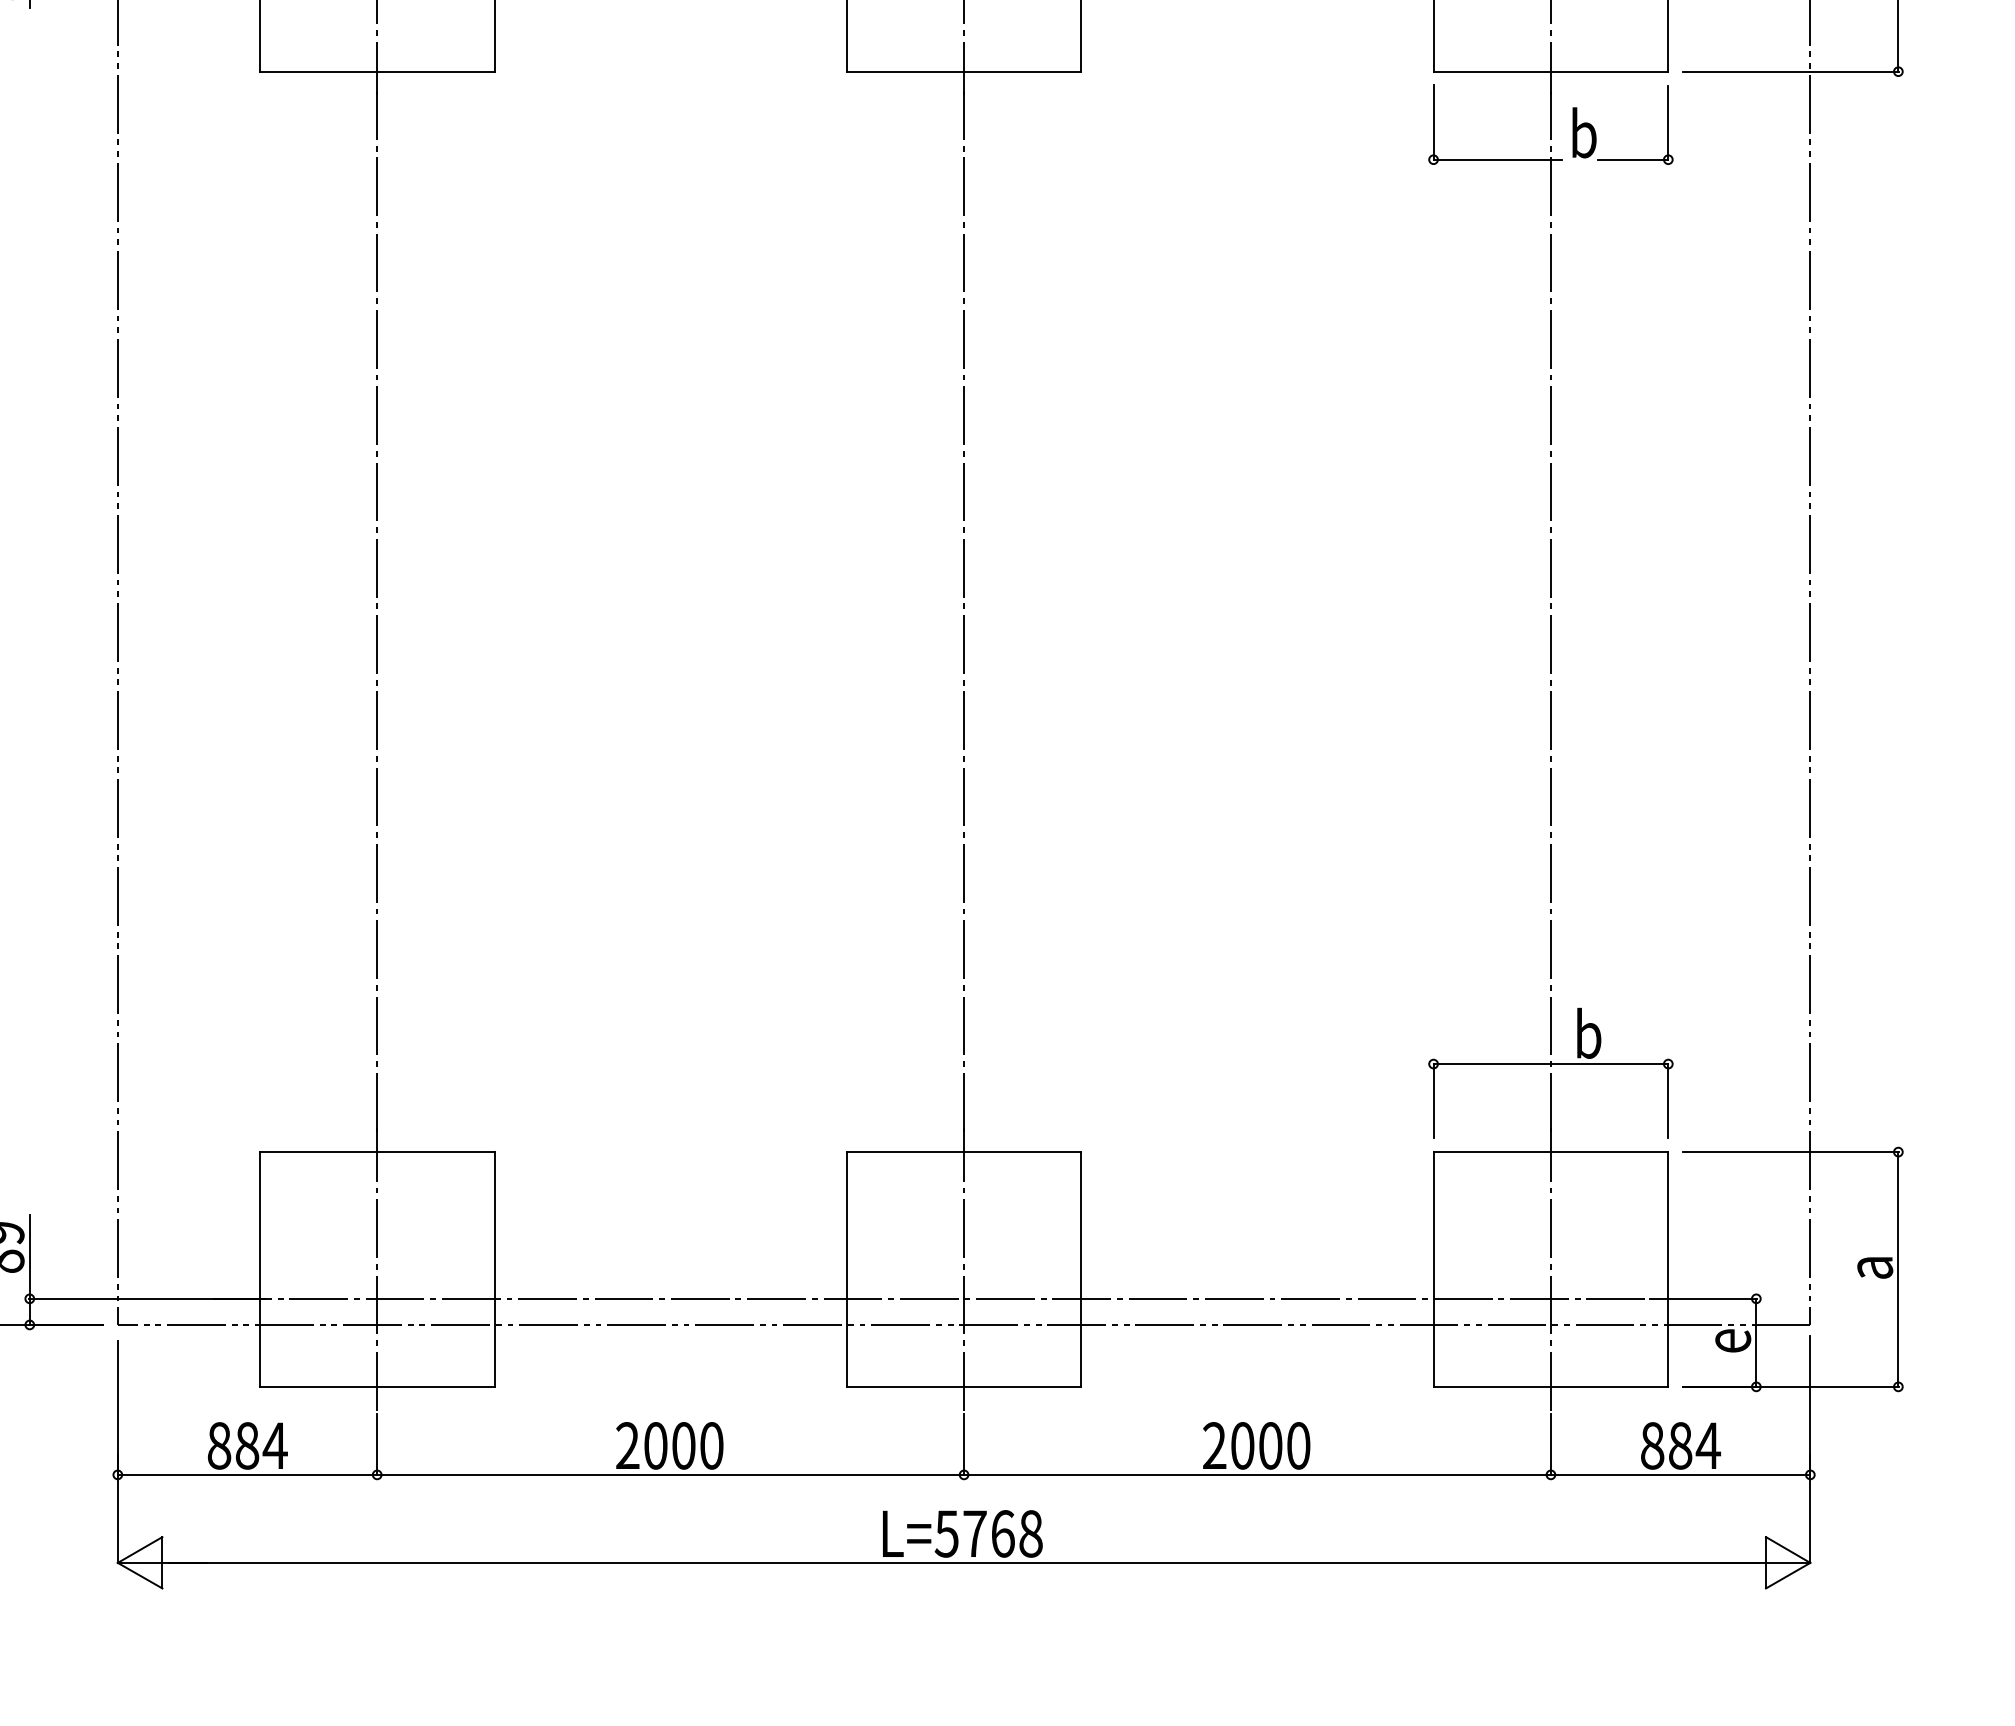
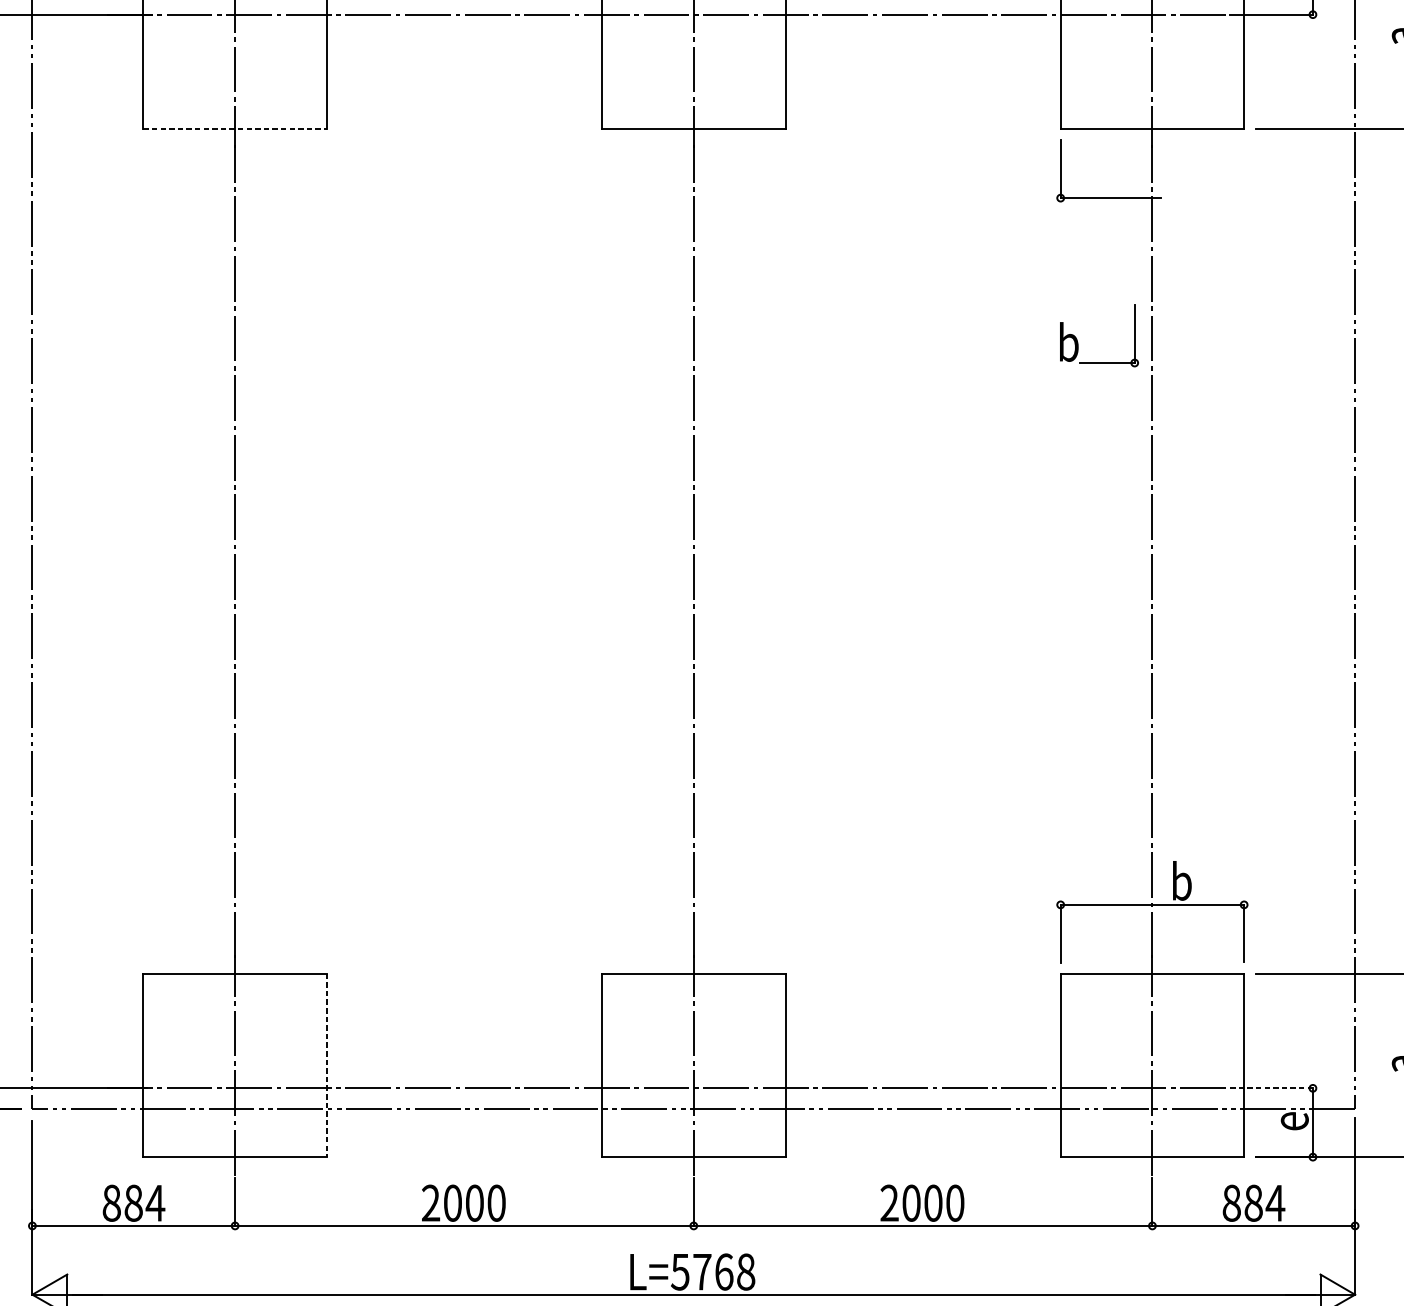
line: (377, 71) -> (235, 129), solid -> dashed
part: (1595, 130) -> (1077, 340), moved
line: (494, 1269) -> (326, 1065), solid -> dashed
line: (1704, 1298) -> (1272, 1088), solid -> dashed

